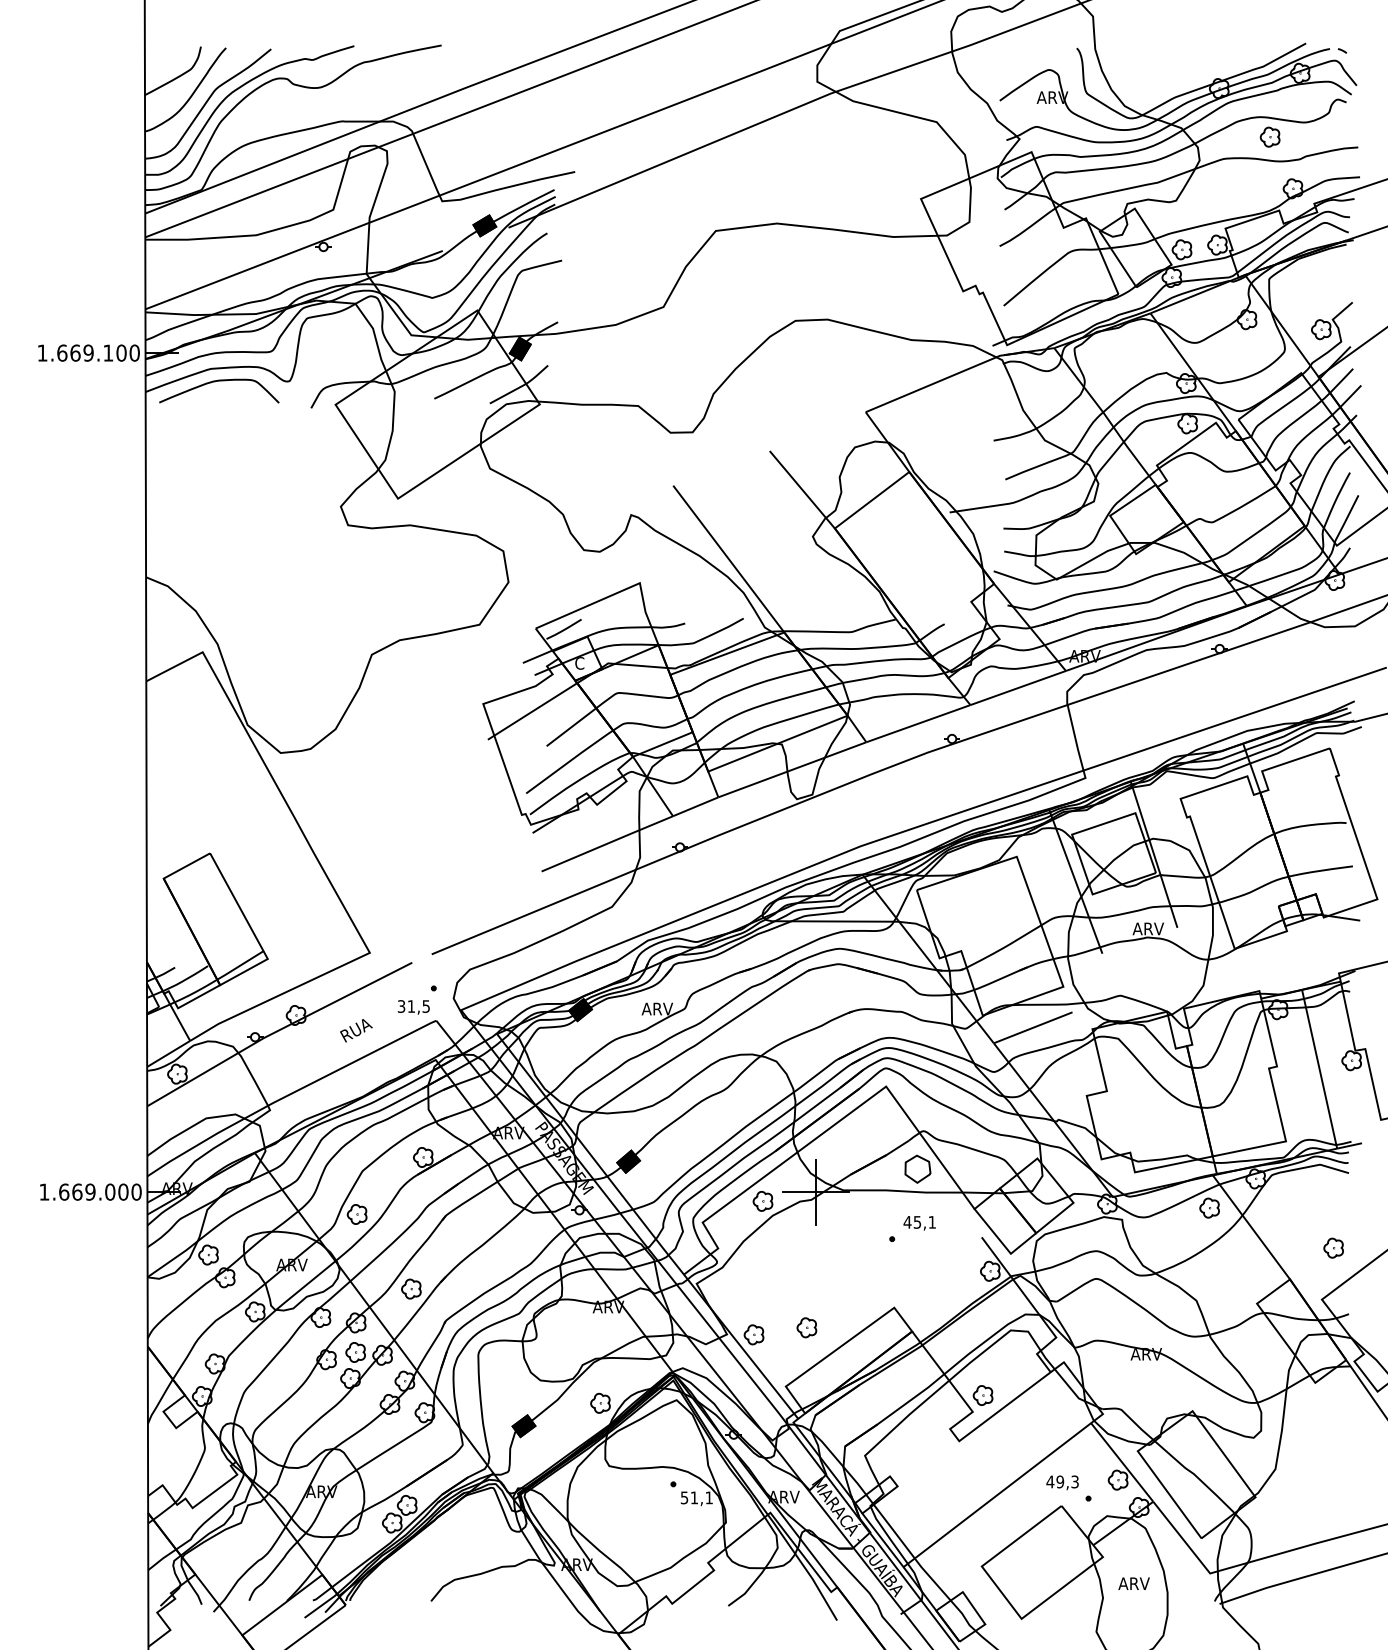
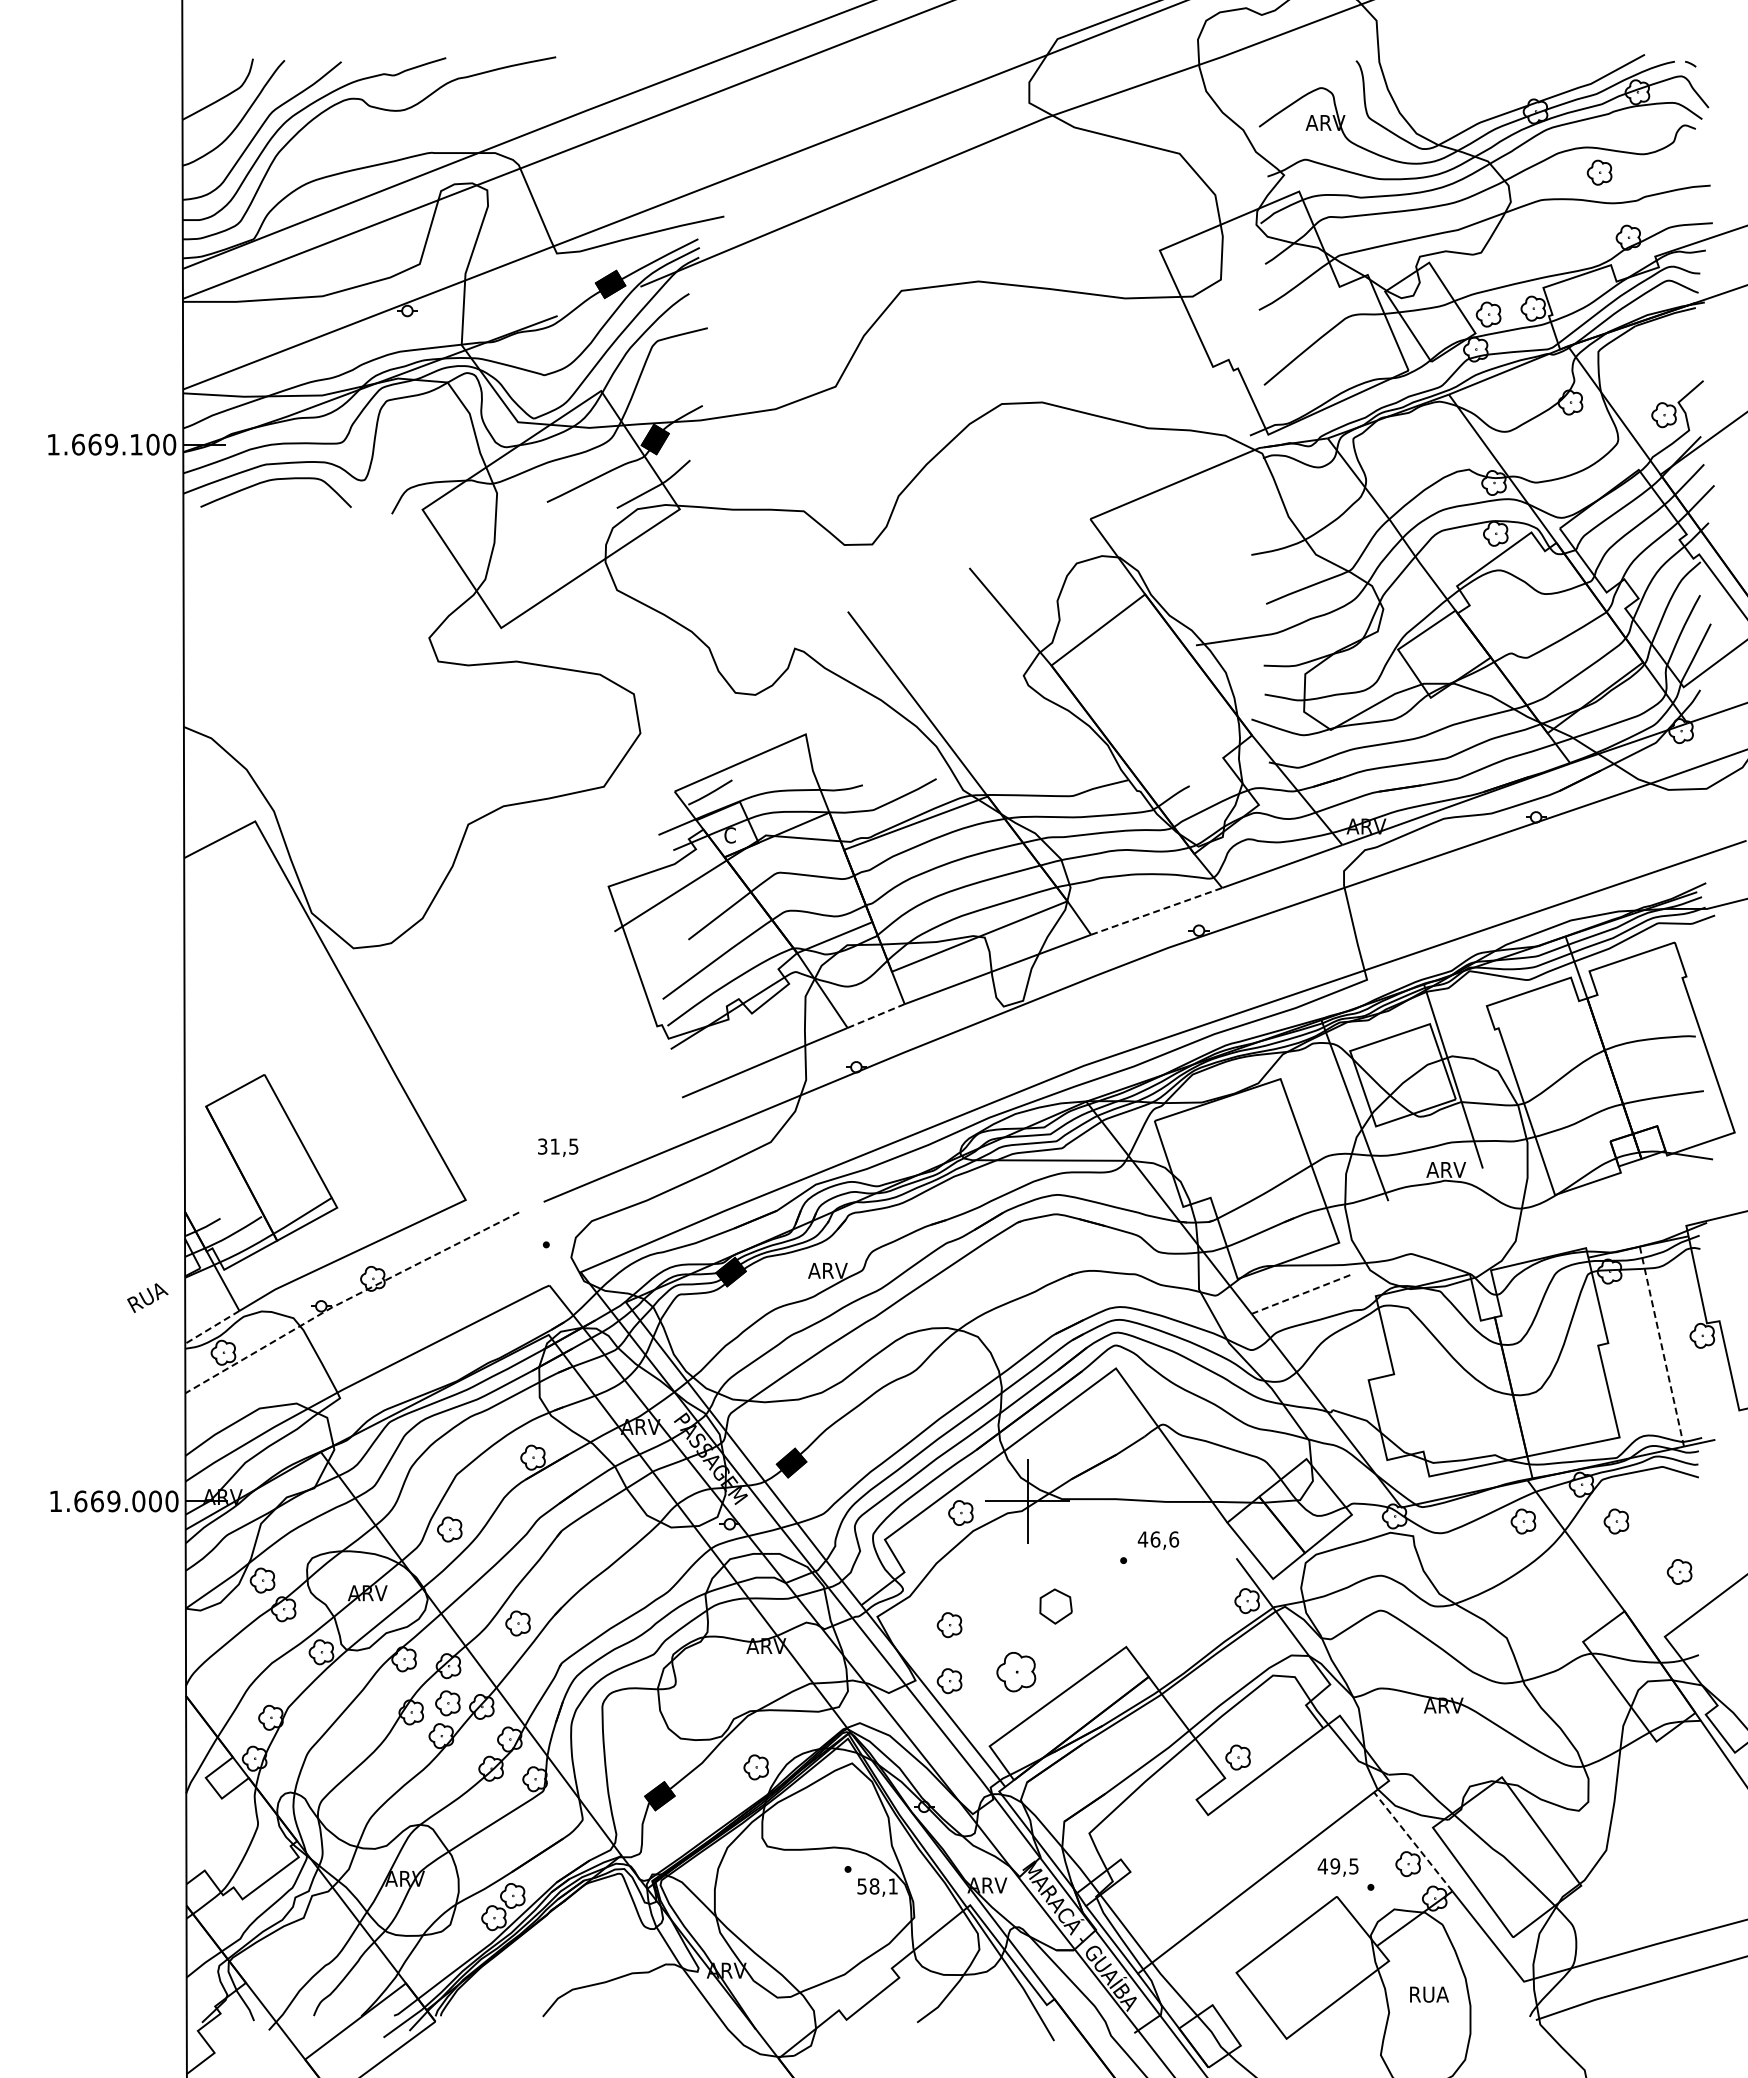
line: (918, 723) -> (1156, 911), solid -> dashed
line: (695, 807) -> (876, 1016), solid -> dashed
text: (414, 1007) -> (558, 1147), moved
line: (1033, 1027) -> (1301, 1294), solid -> dashed
text: (356, 1030) -> (147, 1297), moved
line: (277, 1031) -> (349, 1298), solid -> dashed
line: (168, 1054) -> (212, 1327), solid -> dashed
line: (1320, 1069) -> (1662, 1347), solid -> dashed
part: (917, 1169) -> (1055, 1606), moved
part: (1283, 1208) -> (1616, 1521), added
text: (924, 1222) -> (1164, 1539), 45,1 -> 46,6
part: (753, 1290) -> (949, 1625), added
part: (806, 1327) -> (1015, 1672), size x1.6
line: (1121, 1462) -> (1412, 1841), solid -> dashed
text: (1074, 1481) -> (1353, 1865), 49,3 -> 49,5
text: (694, 1497) -> (874, 1886), 51,1 -> 58,1
text: (1134, 1583) -> (1428, 1994), ARV -> RUA

